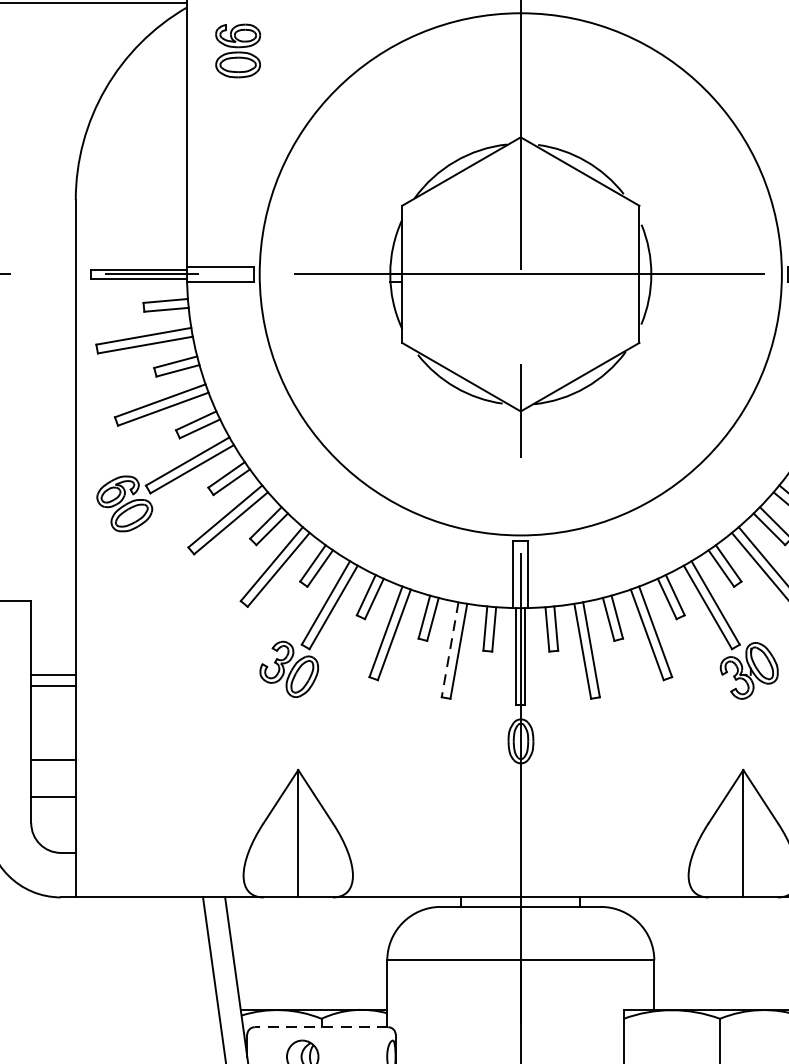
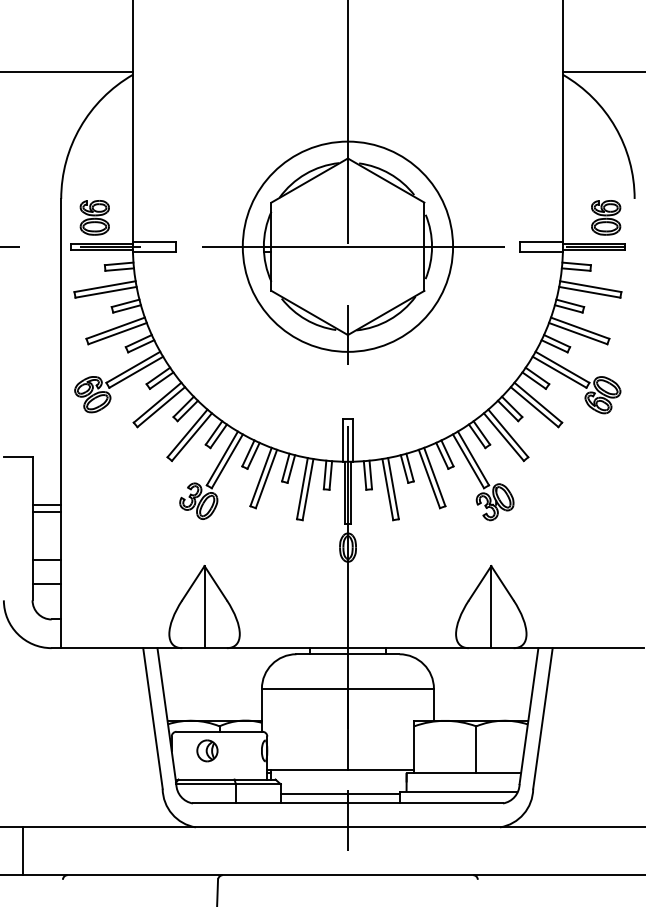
part: (237, 50) -> (94, 217), moved
circle: (520, 273) -> (347, 246), size x0.62
line: (450, 651) -> (302, 489), dashed -> solid
line: (321, 1026) -> (219, 731), dashed -> solid

